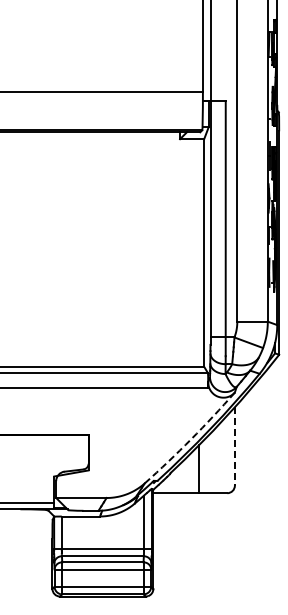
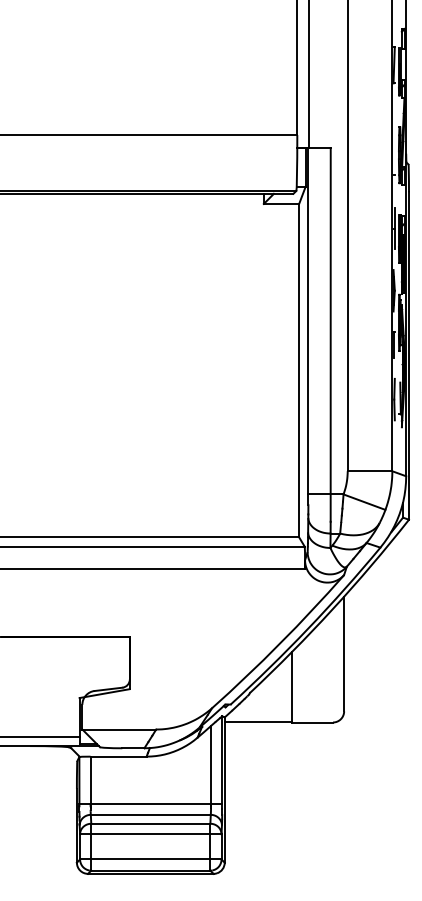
arc: (191, 439) -> (280, 643), dashed -> solid
line: (234, 446) -> (343, 654), dashed -> solid

